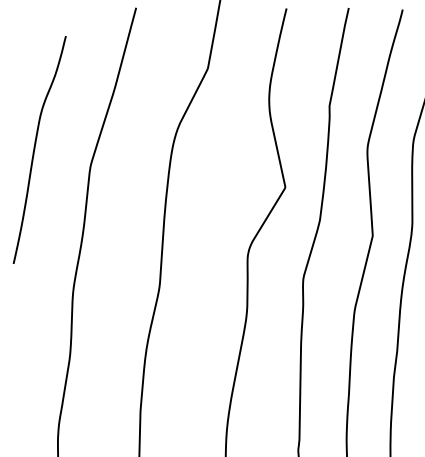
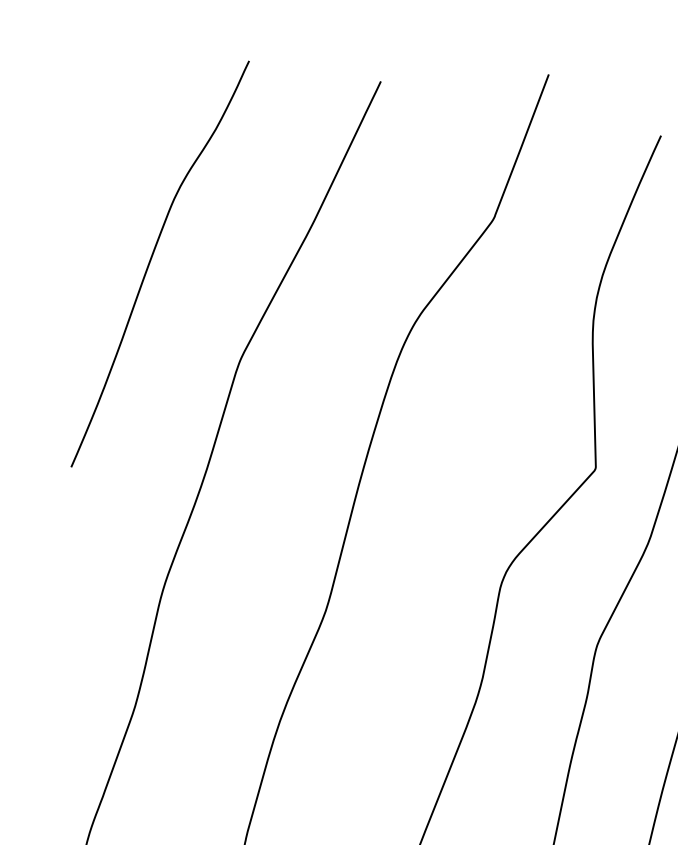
curve: (35, 149) -> (152, 261), moved

